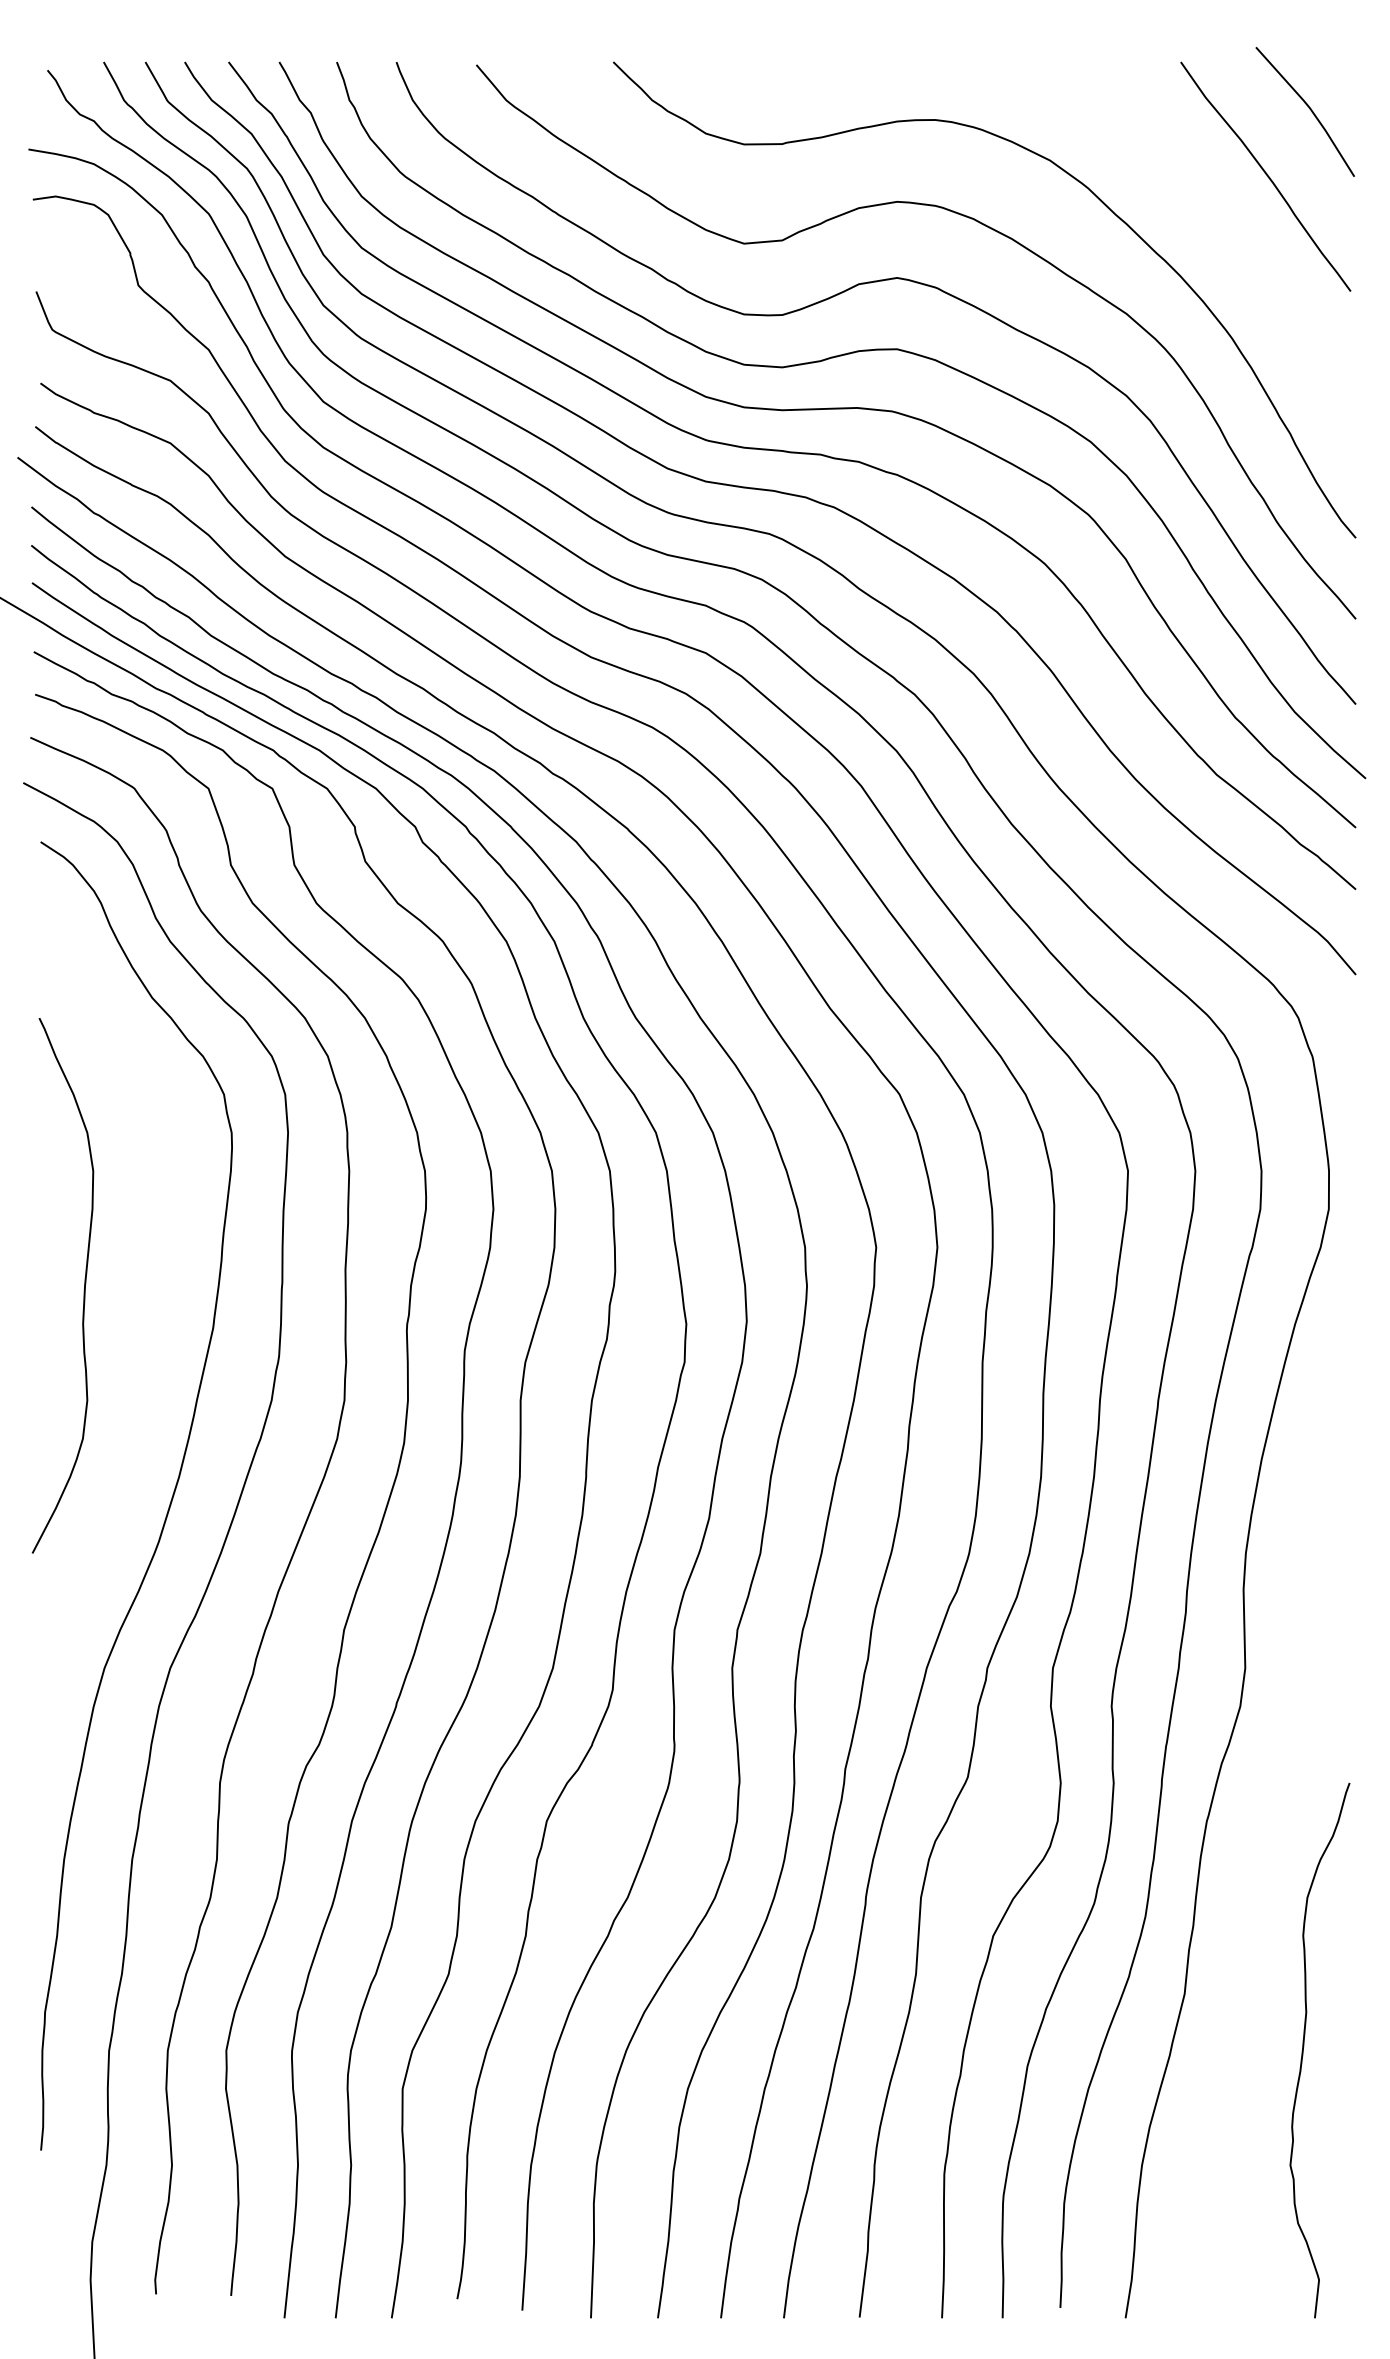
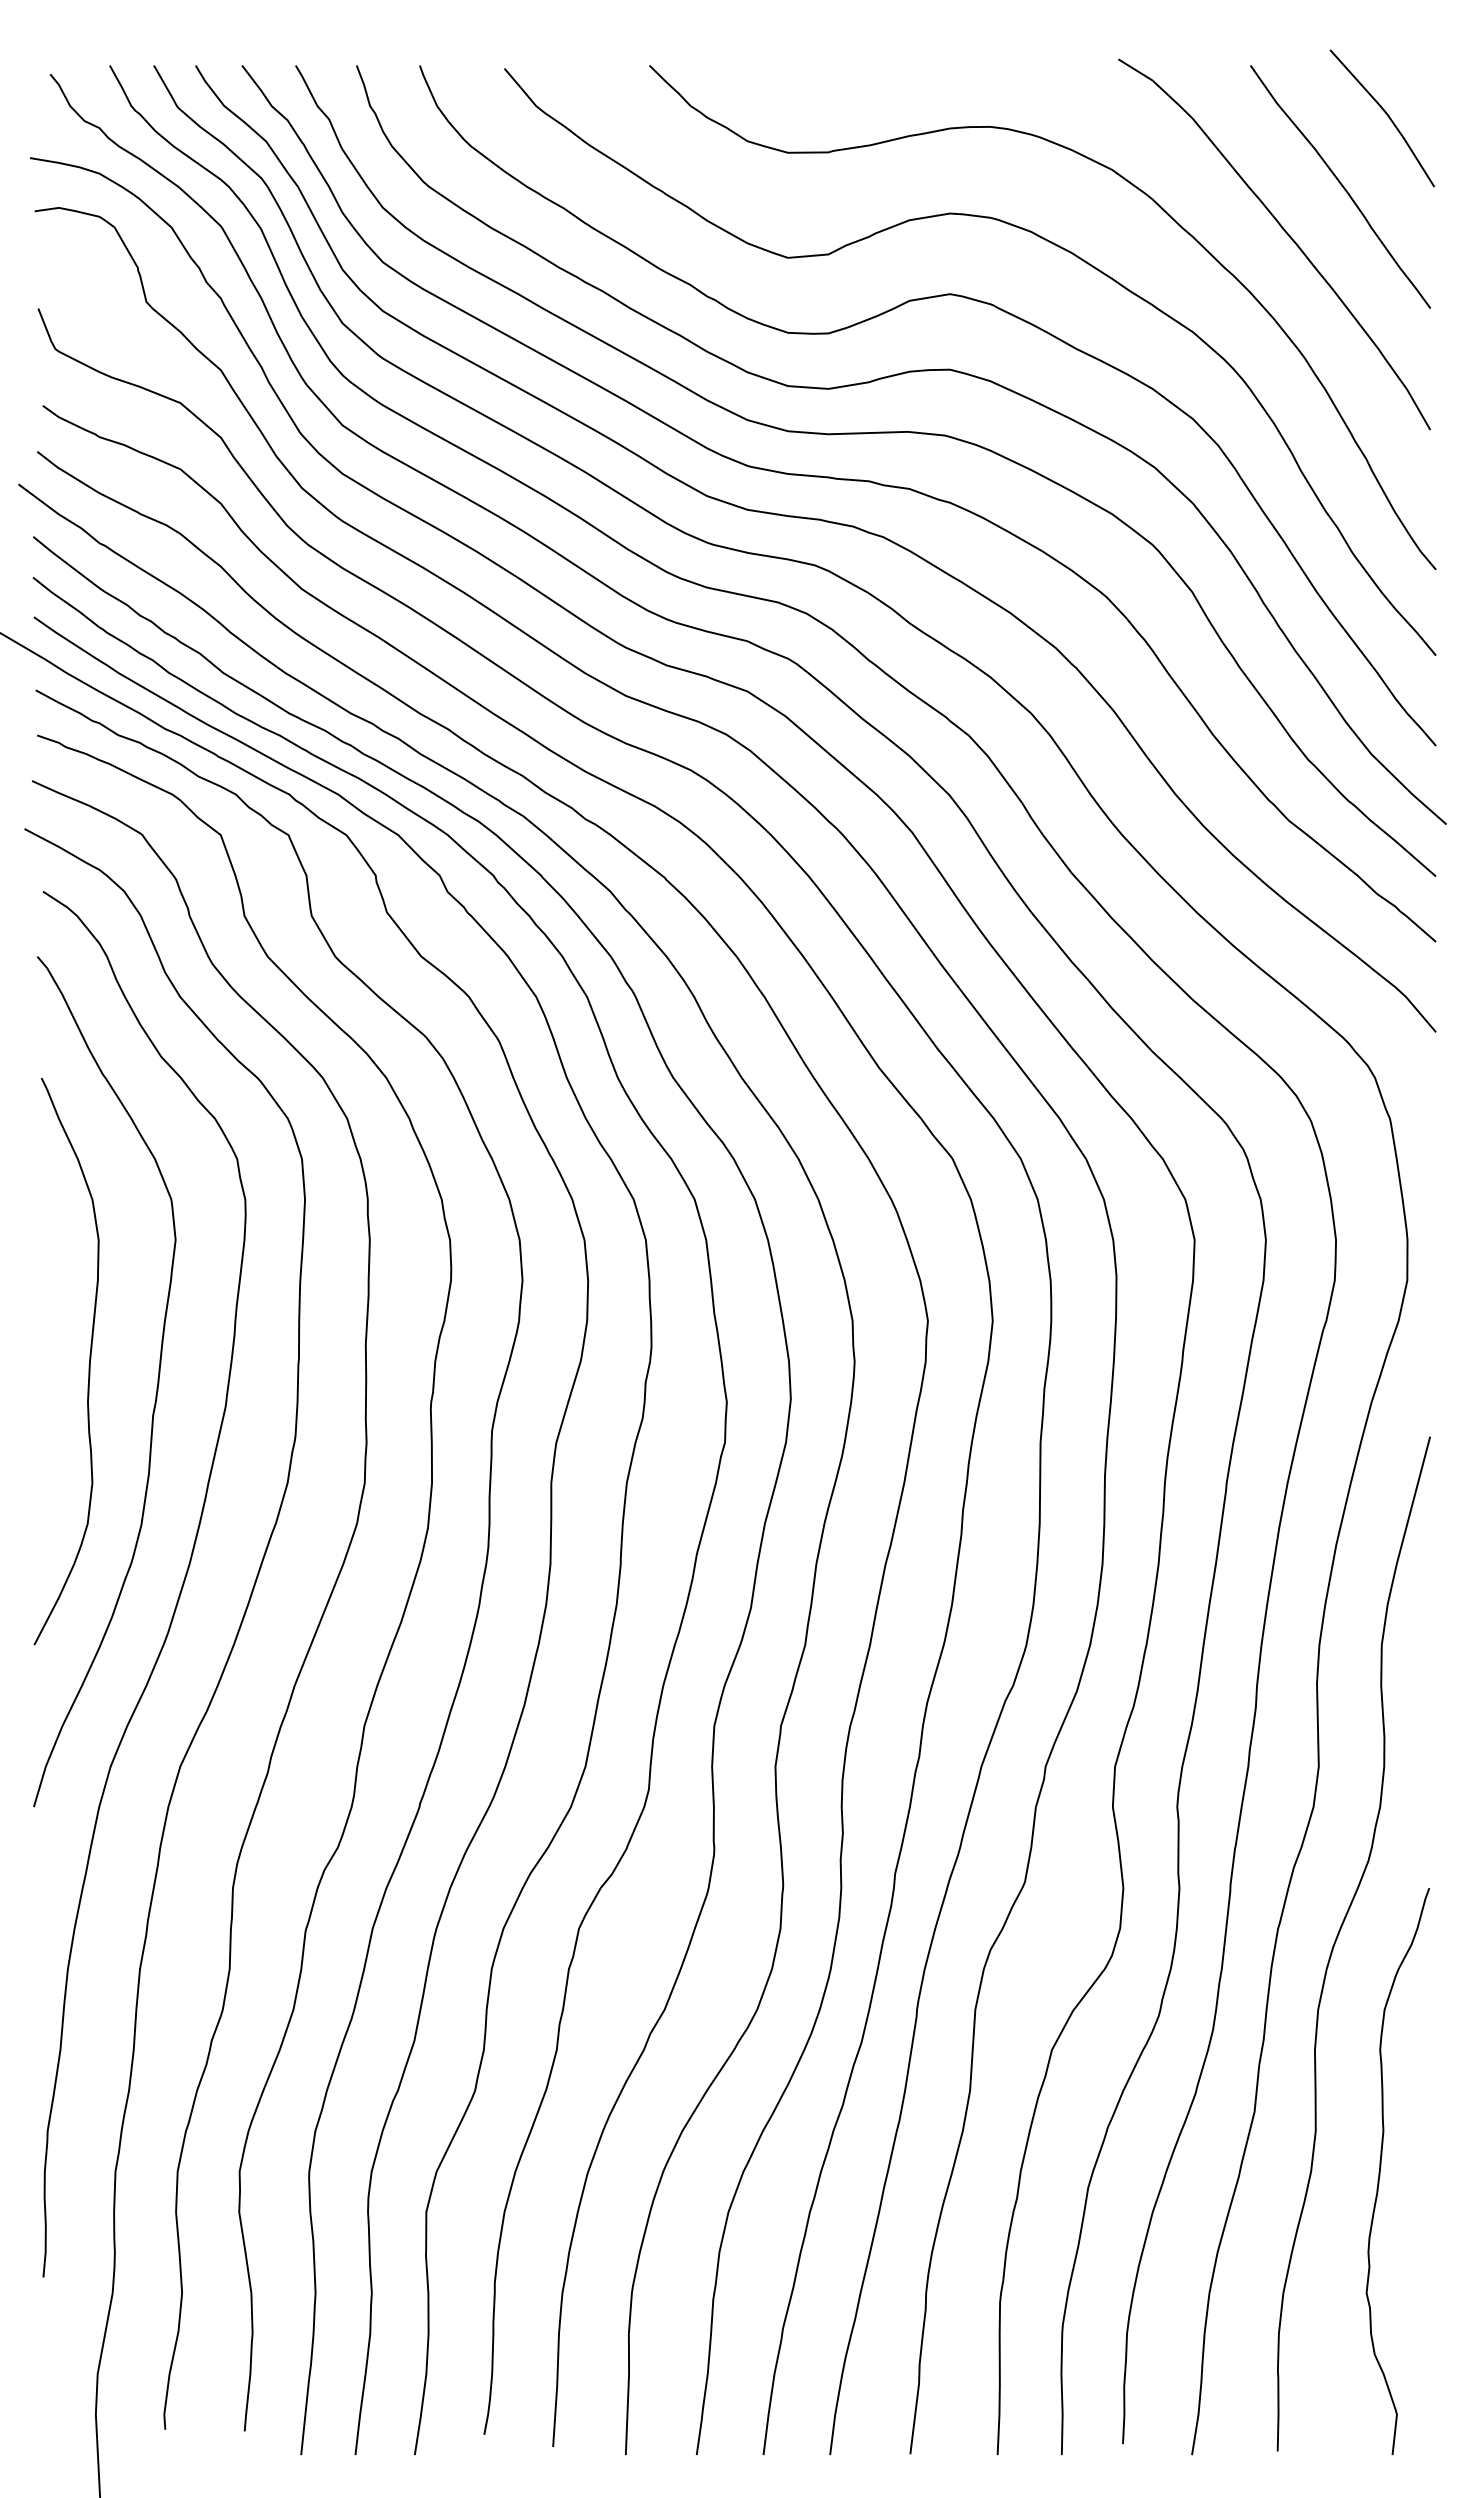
curve: (1214, 221) -> (1286, 234), added
curve: (147, 1310) -> (156, 1387), added
curve: (1262, 1831) -> (1337, 1939), added

